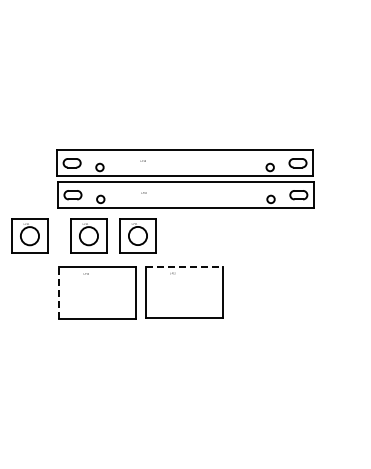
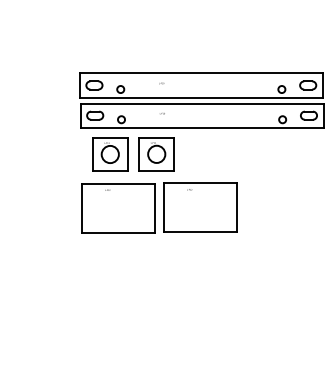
part: (29, 235) -> (54, 153), removed
line: (184, 266) -> (200, 183), dashed -> solid
line: (59, 292) -> (82, 207), dashed -> solid

